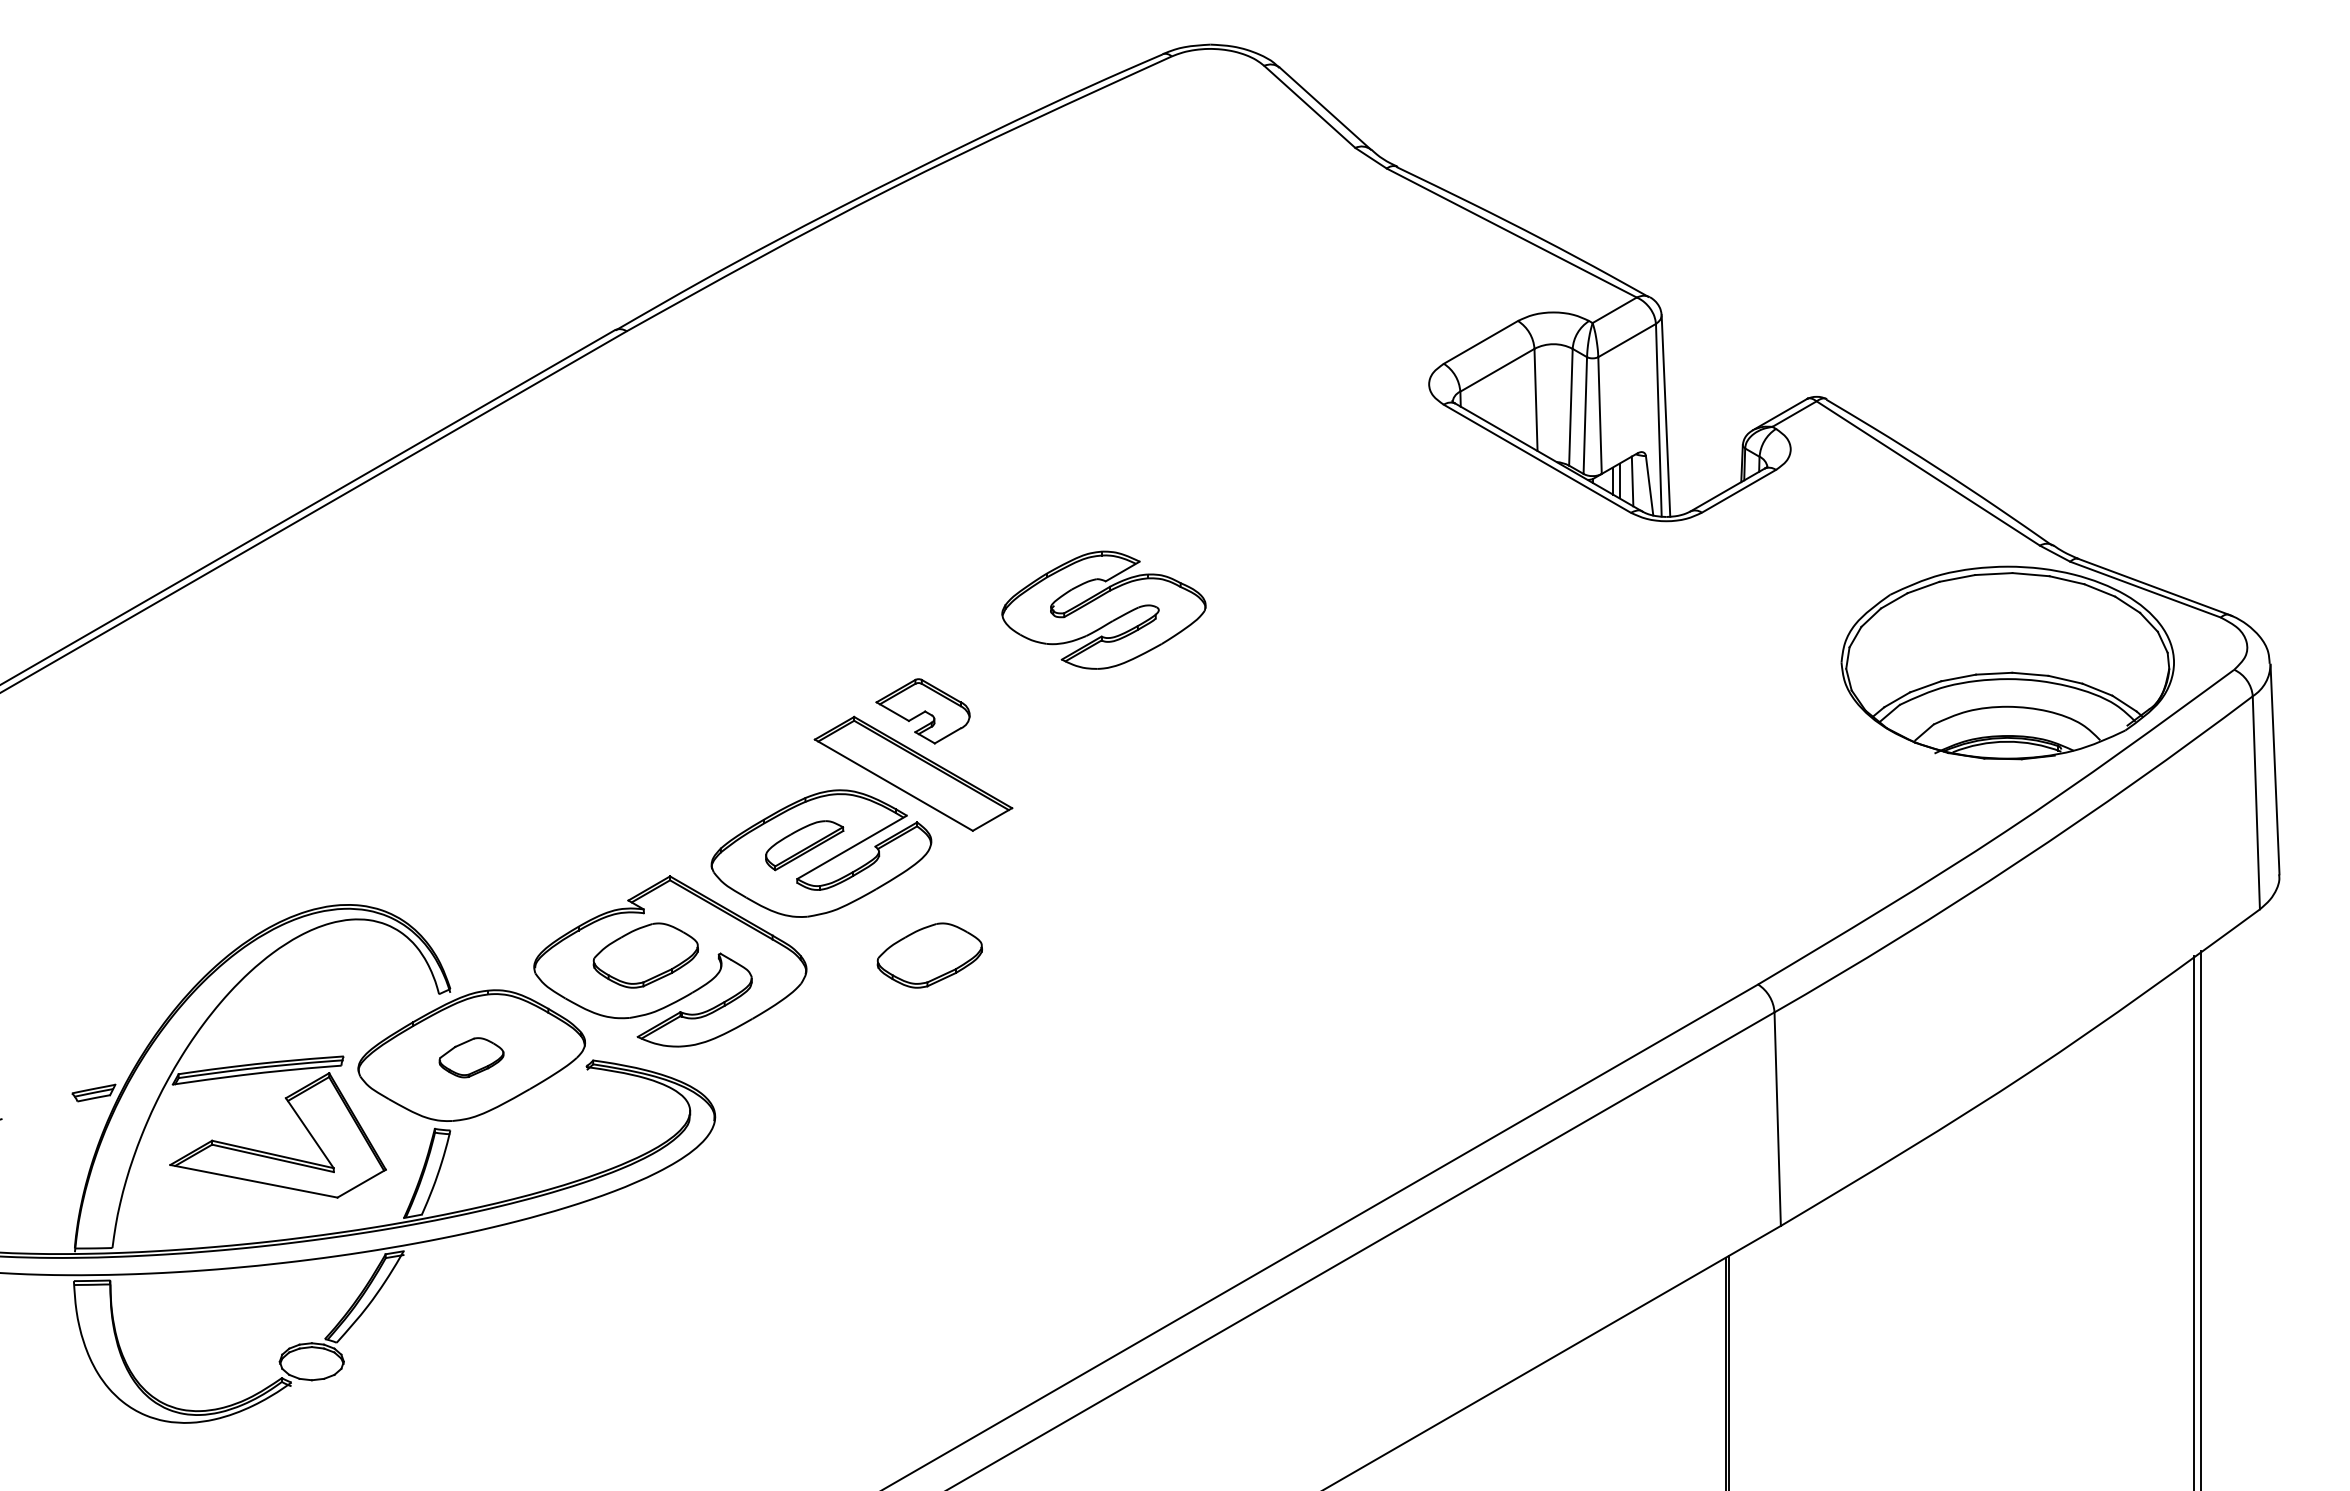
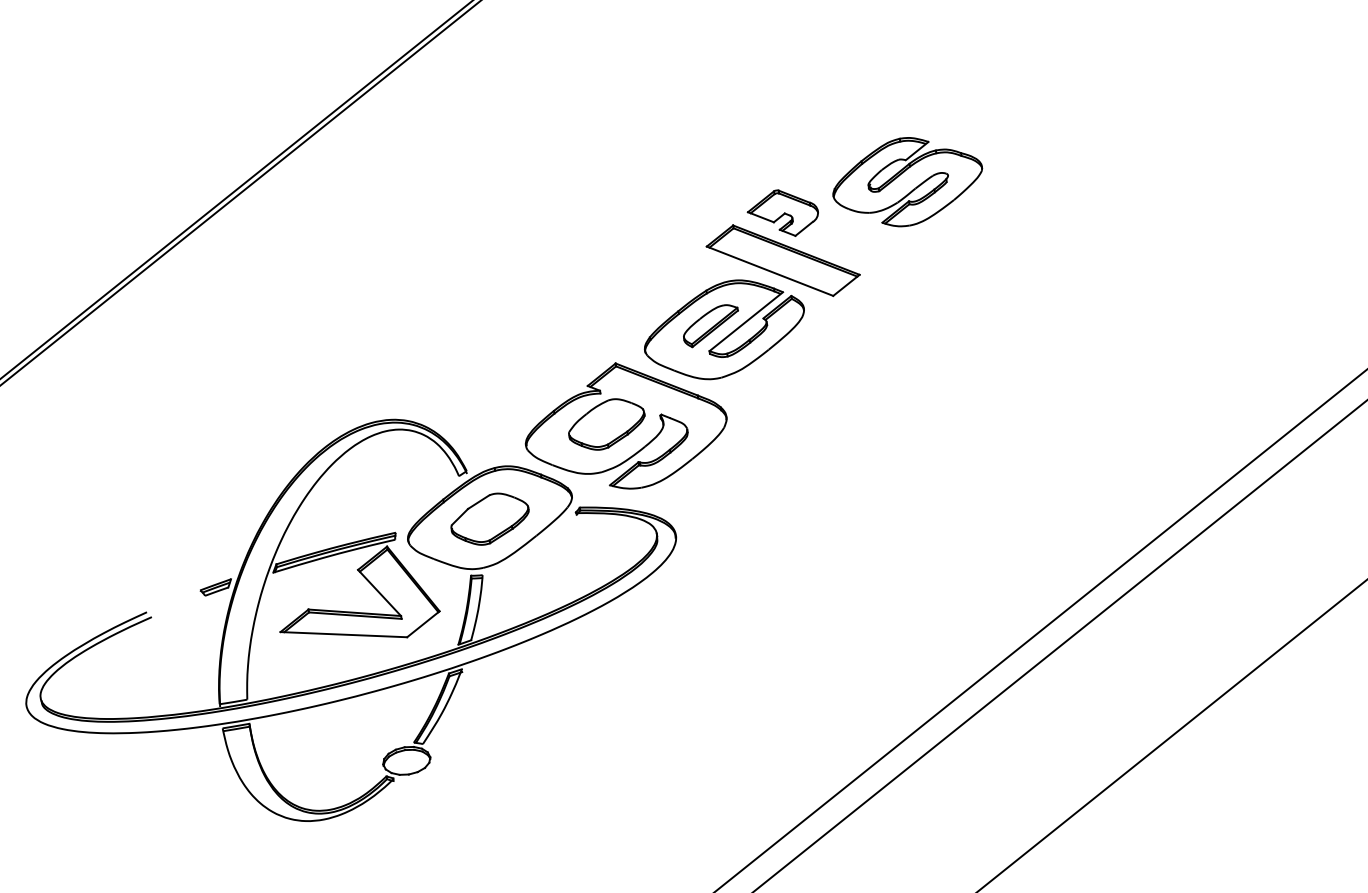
part: (1103, 609) -> (907, 181), moved
part: (929, 955) -> (815, 392), removed
part: (471, 1057) -> (489, 519), size x1.67

